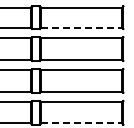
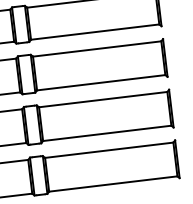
line: (82, 27) -> (96, 31), dashed -> solid
line: (82, 123) -> (114, 183), dashed -> solid

